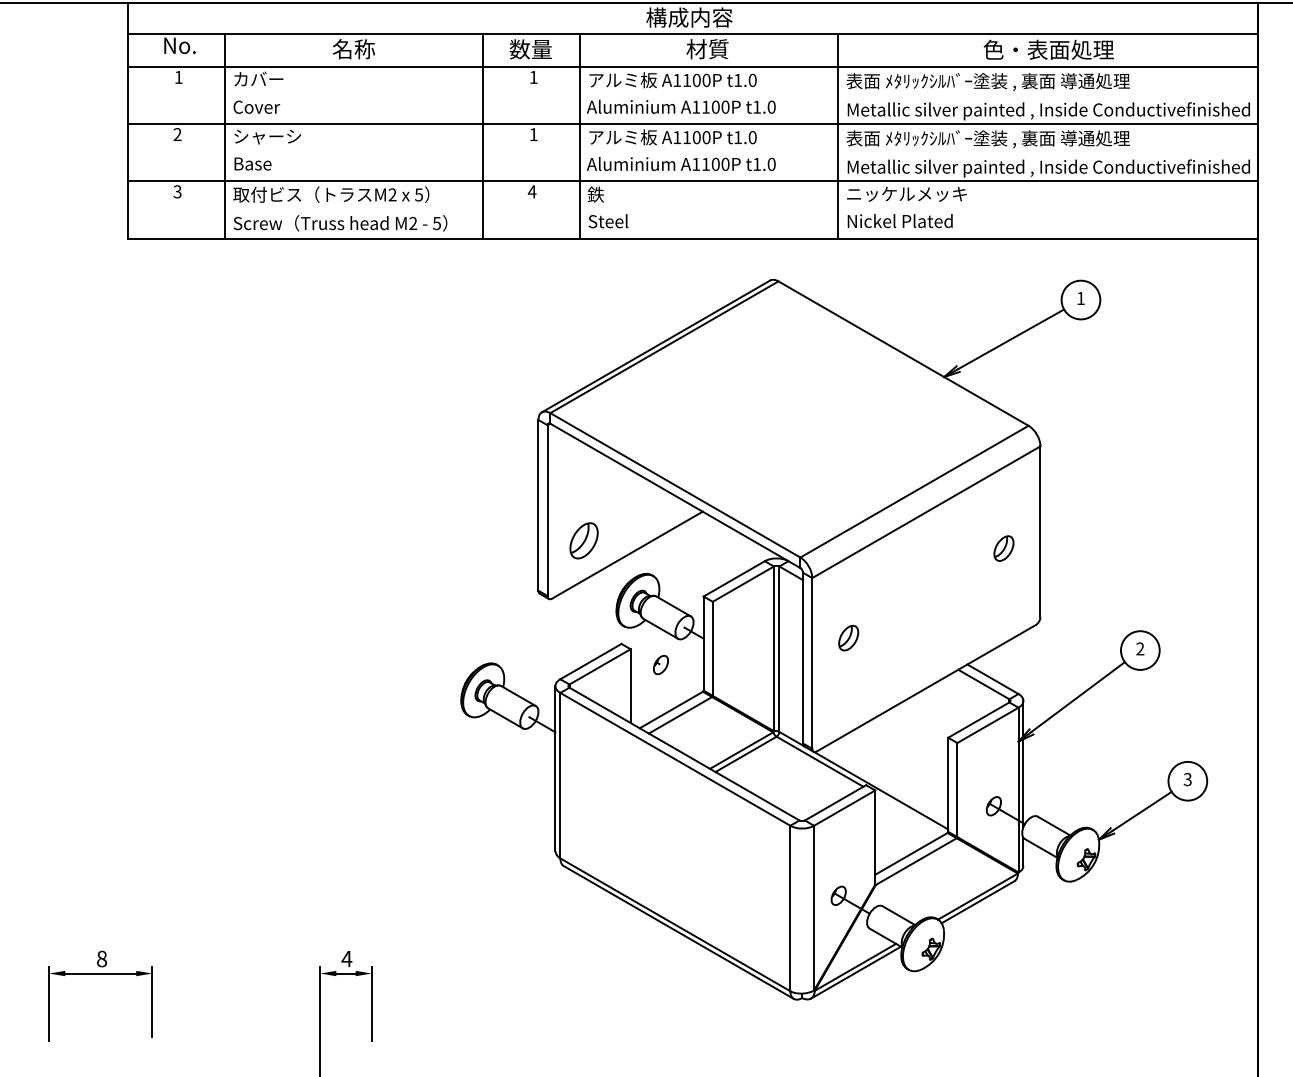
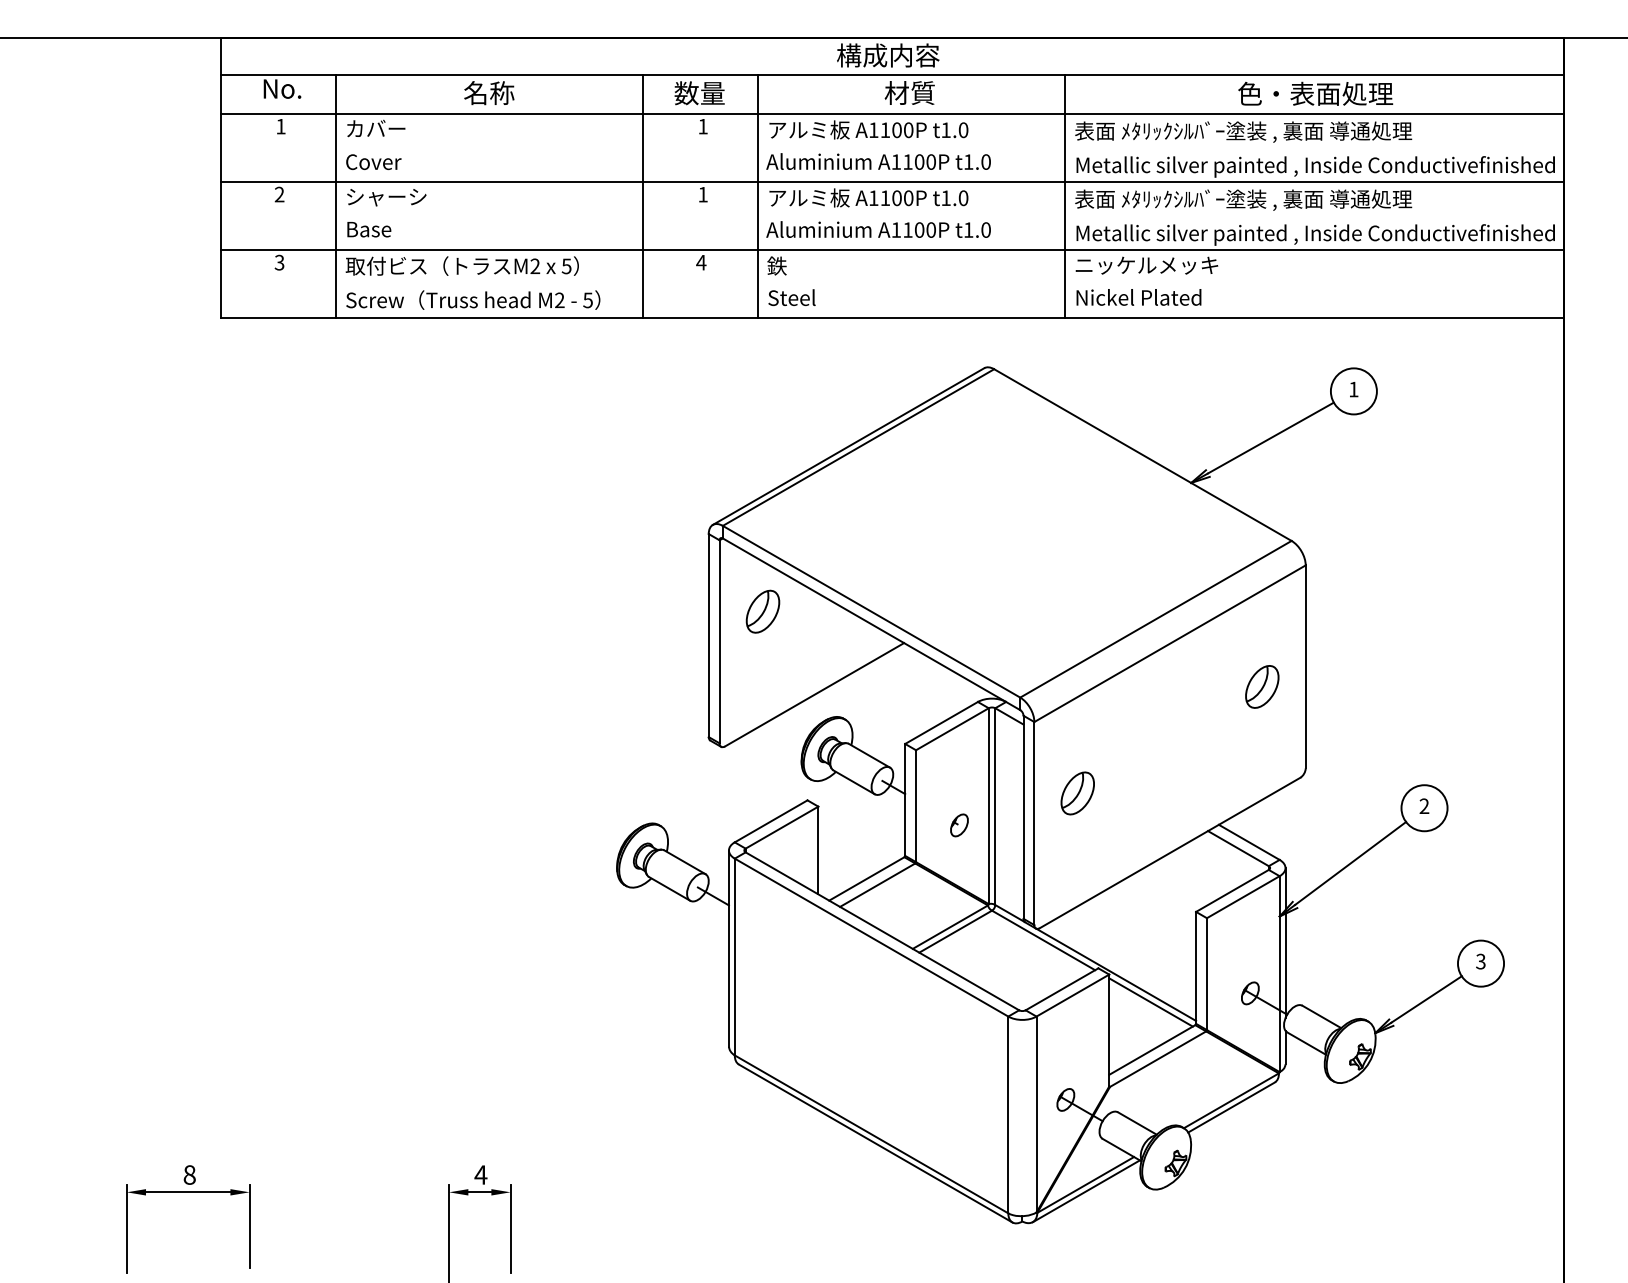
part: (583, 540) -> (762, 611), moved
part: (1004, 548) -> (1262, 686), size x1.43
part: (848, 638) -> (1077, 793), size x1.43
part: (661, 665) -> (959, 825), moved
line: (909, 813) -> (1150, 1002), added

